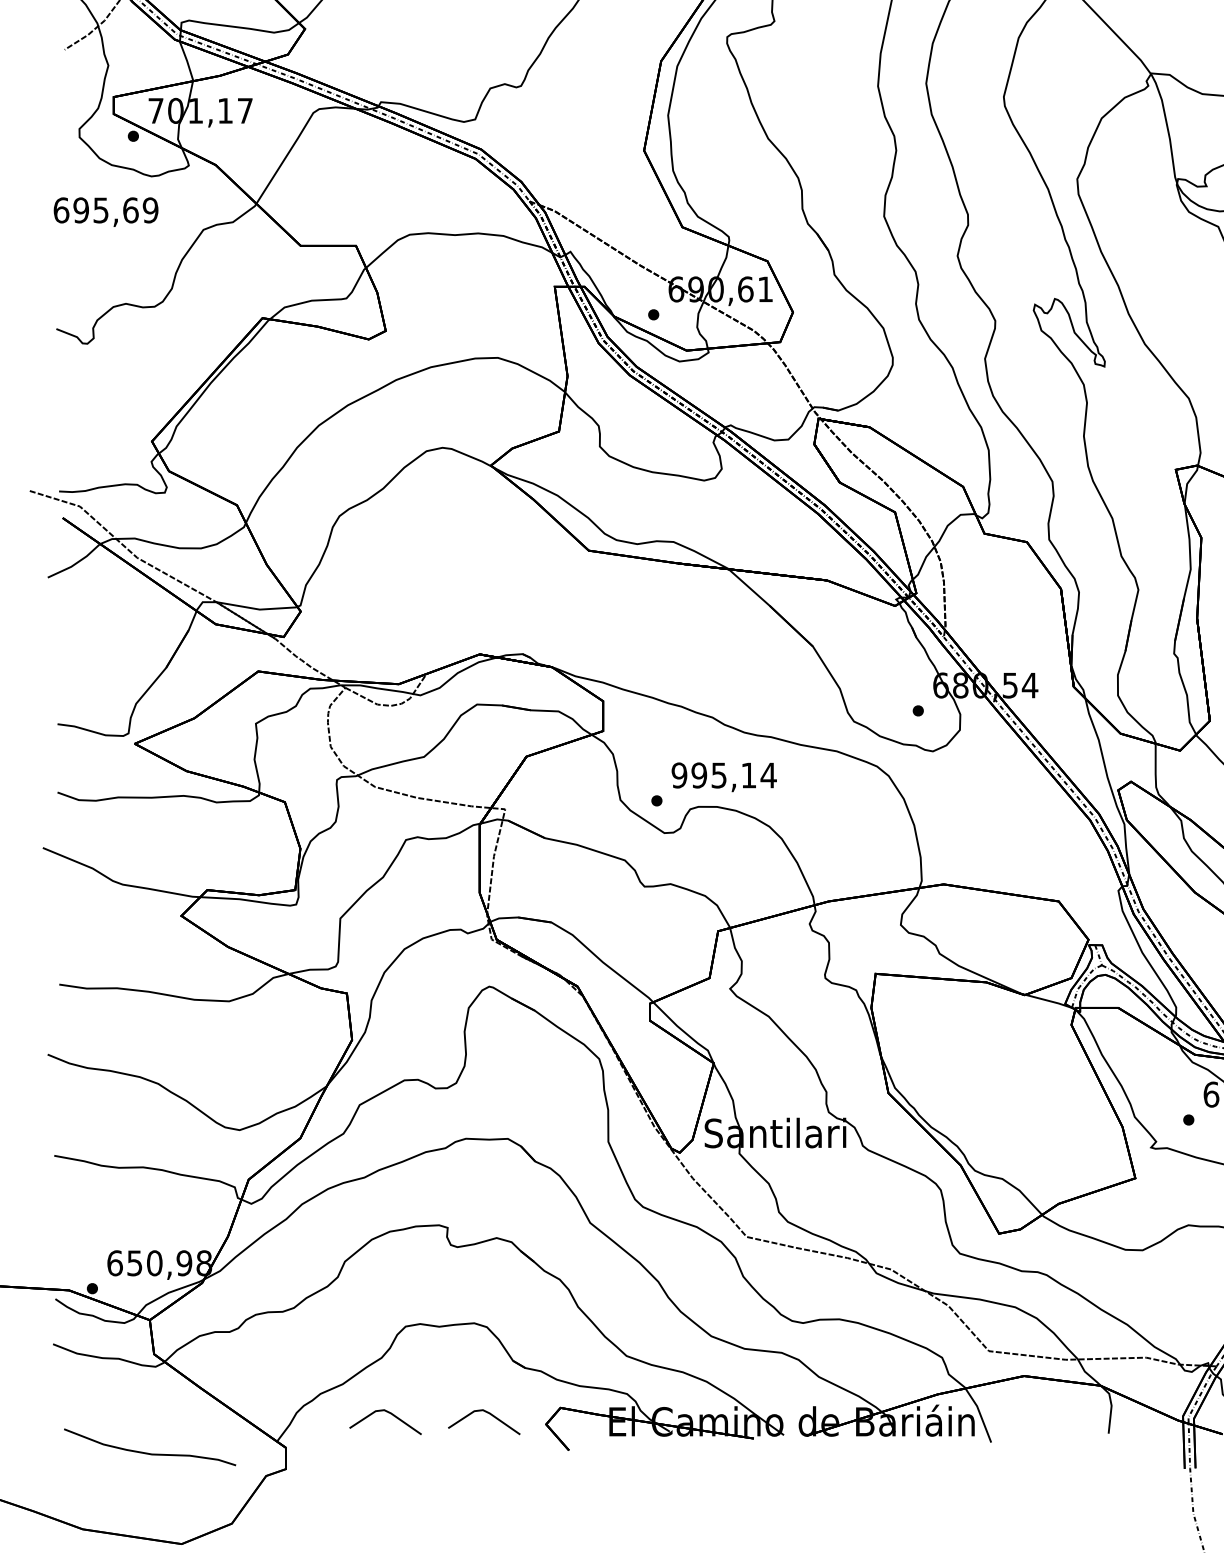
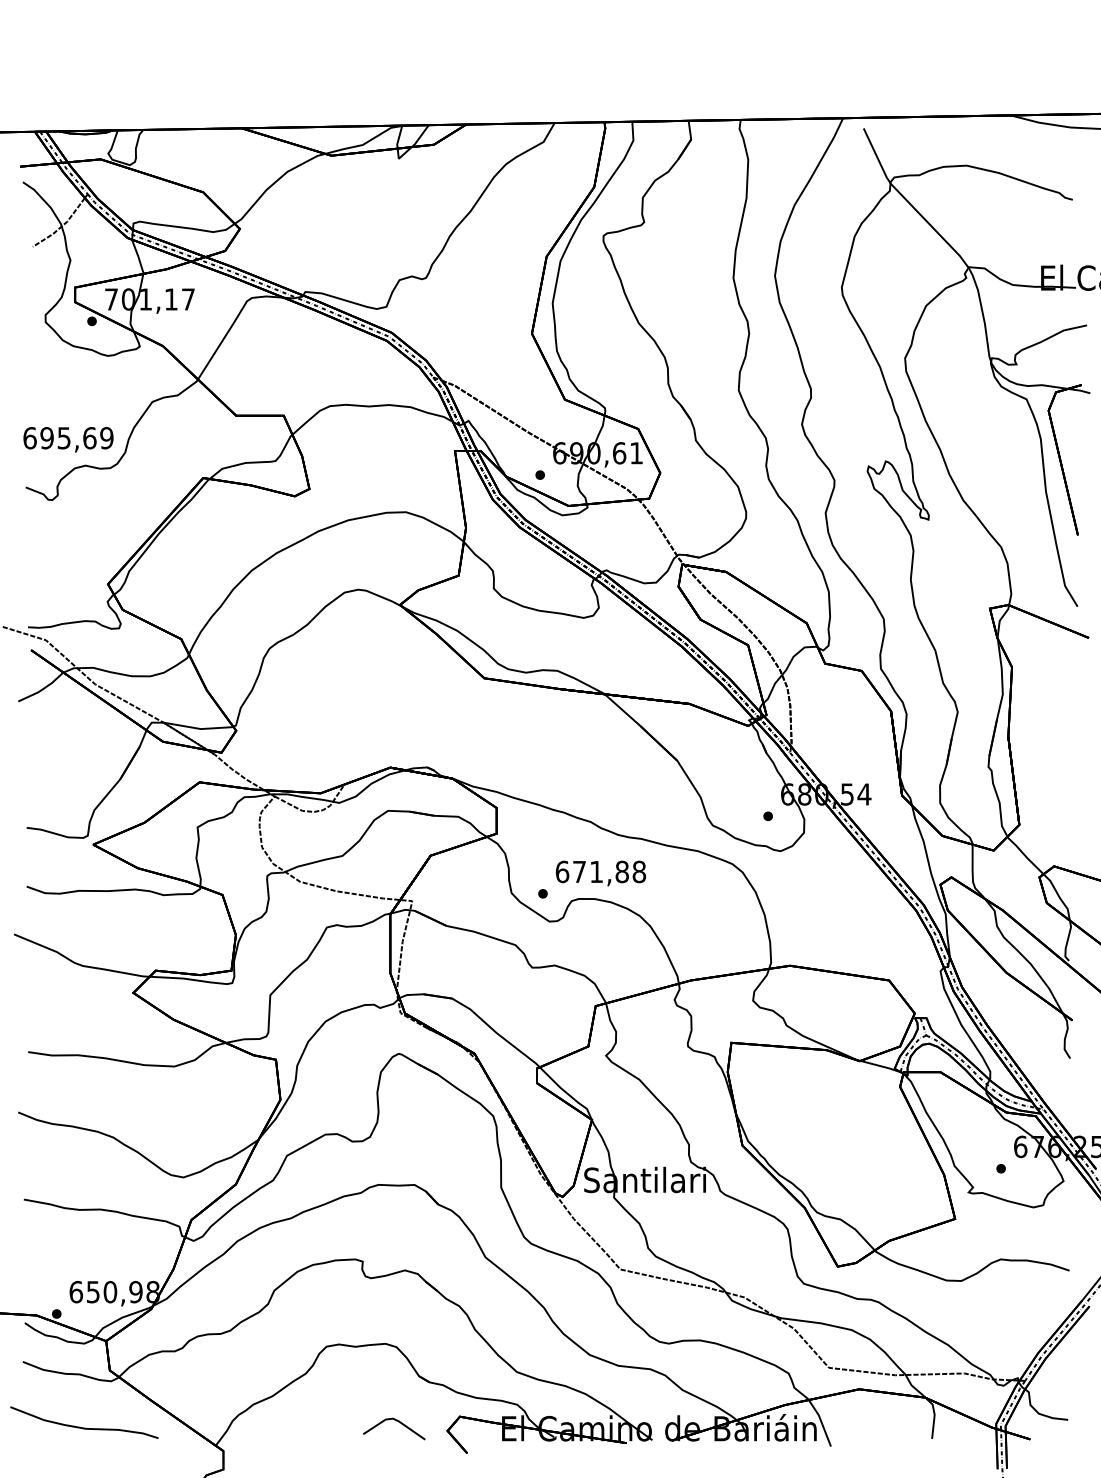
text: (106, 211) -> (68, 439), moved
text: (723, 774) -> (600, 871), 995,14 -> 671,88
line: (390, 1414) -> (313, 1422), removed
curve: (150, 1452) -> (84, 1427), moved

